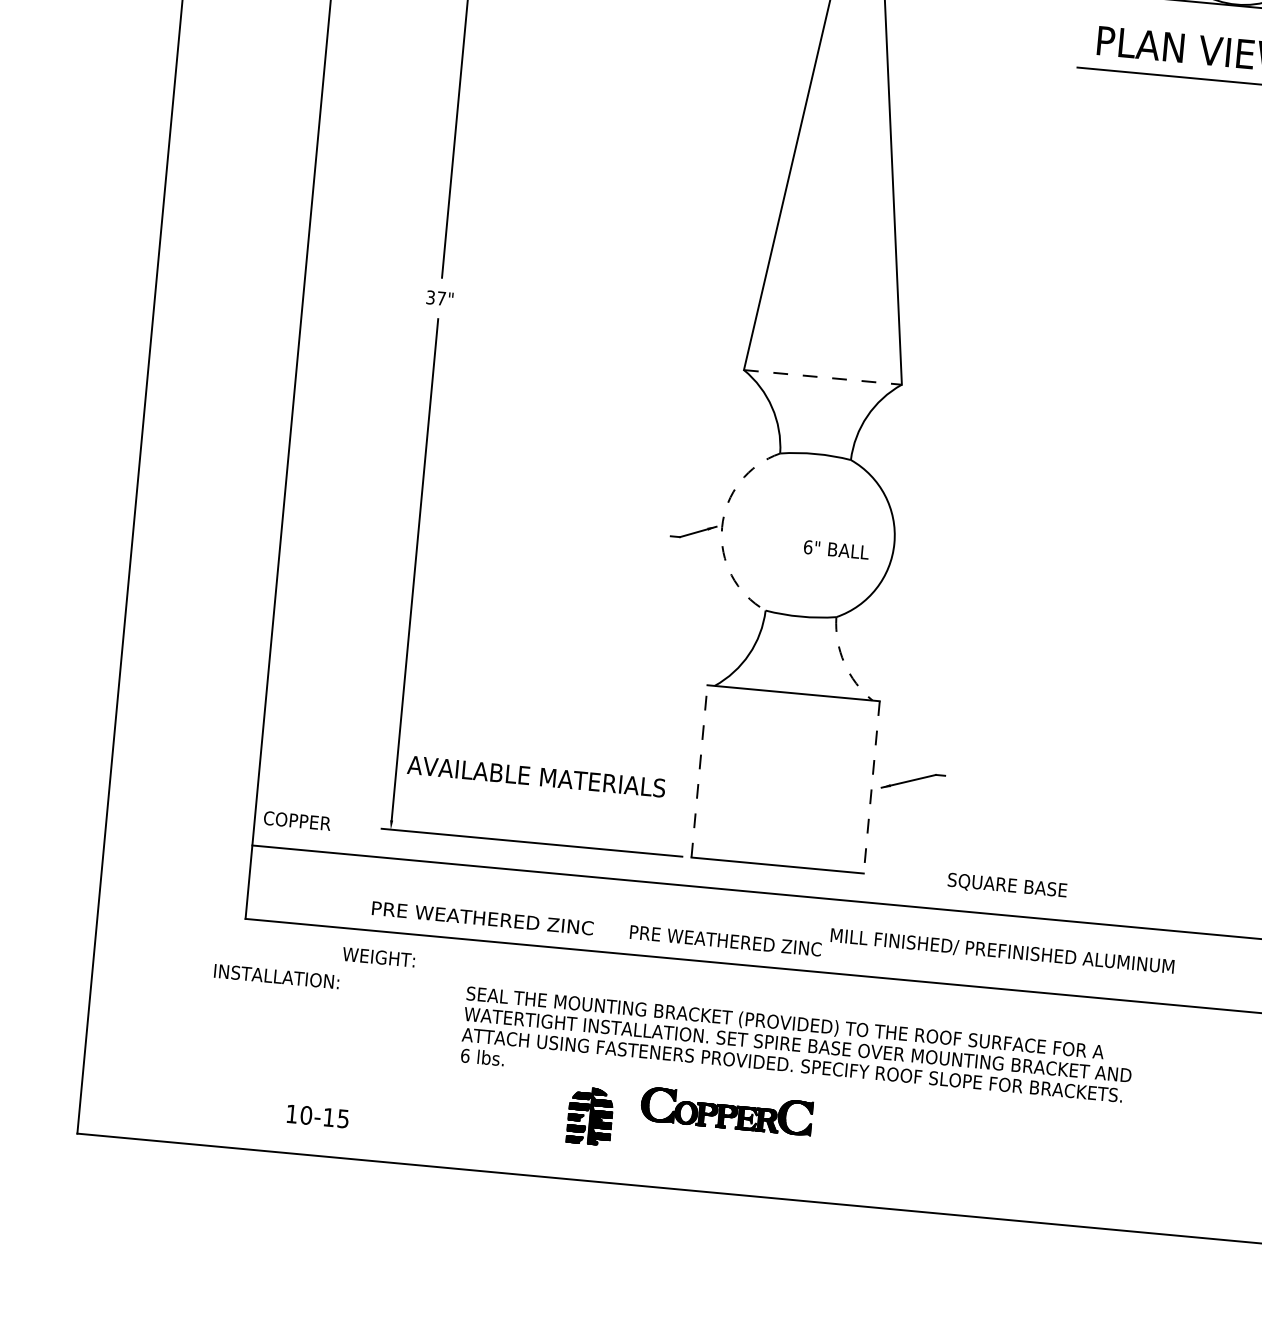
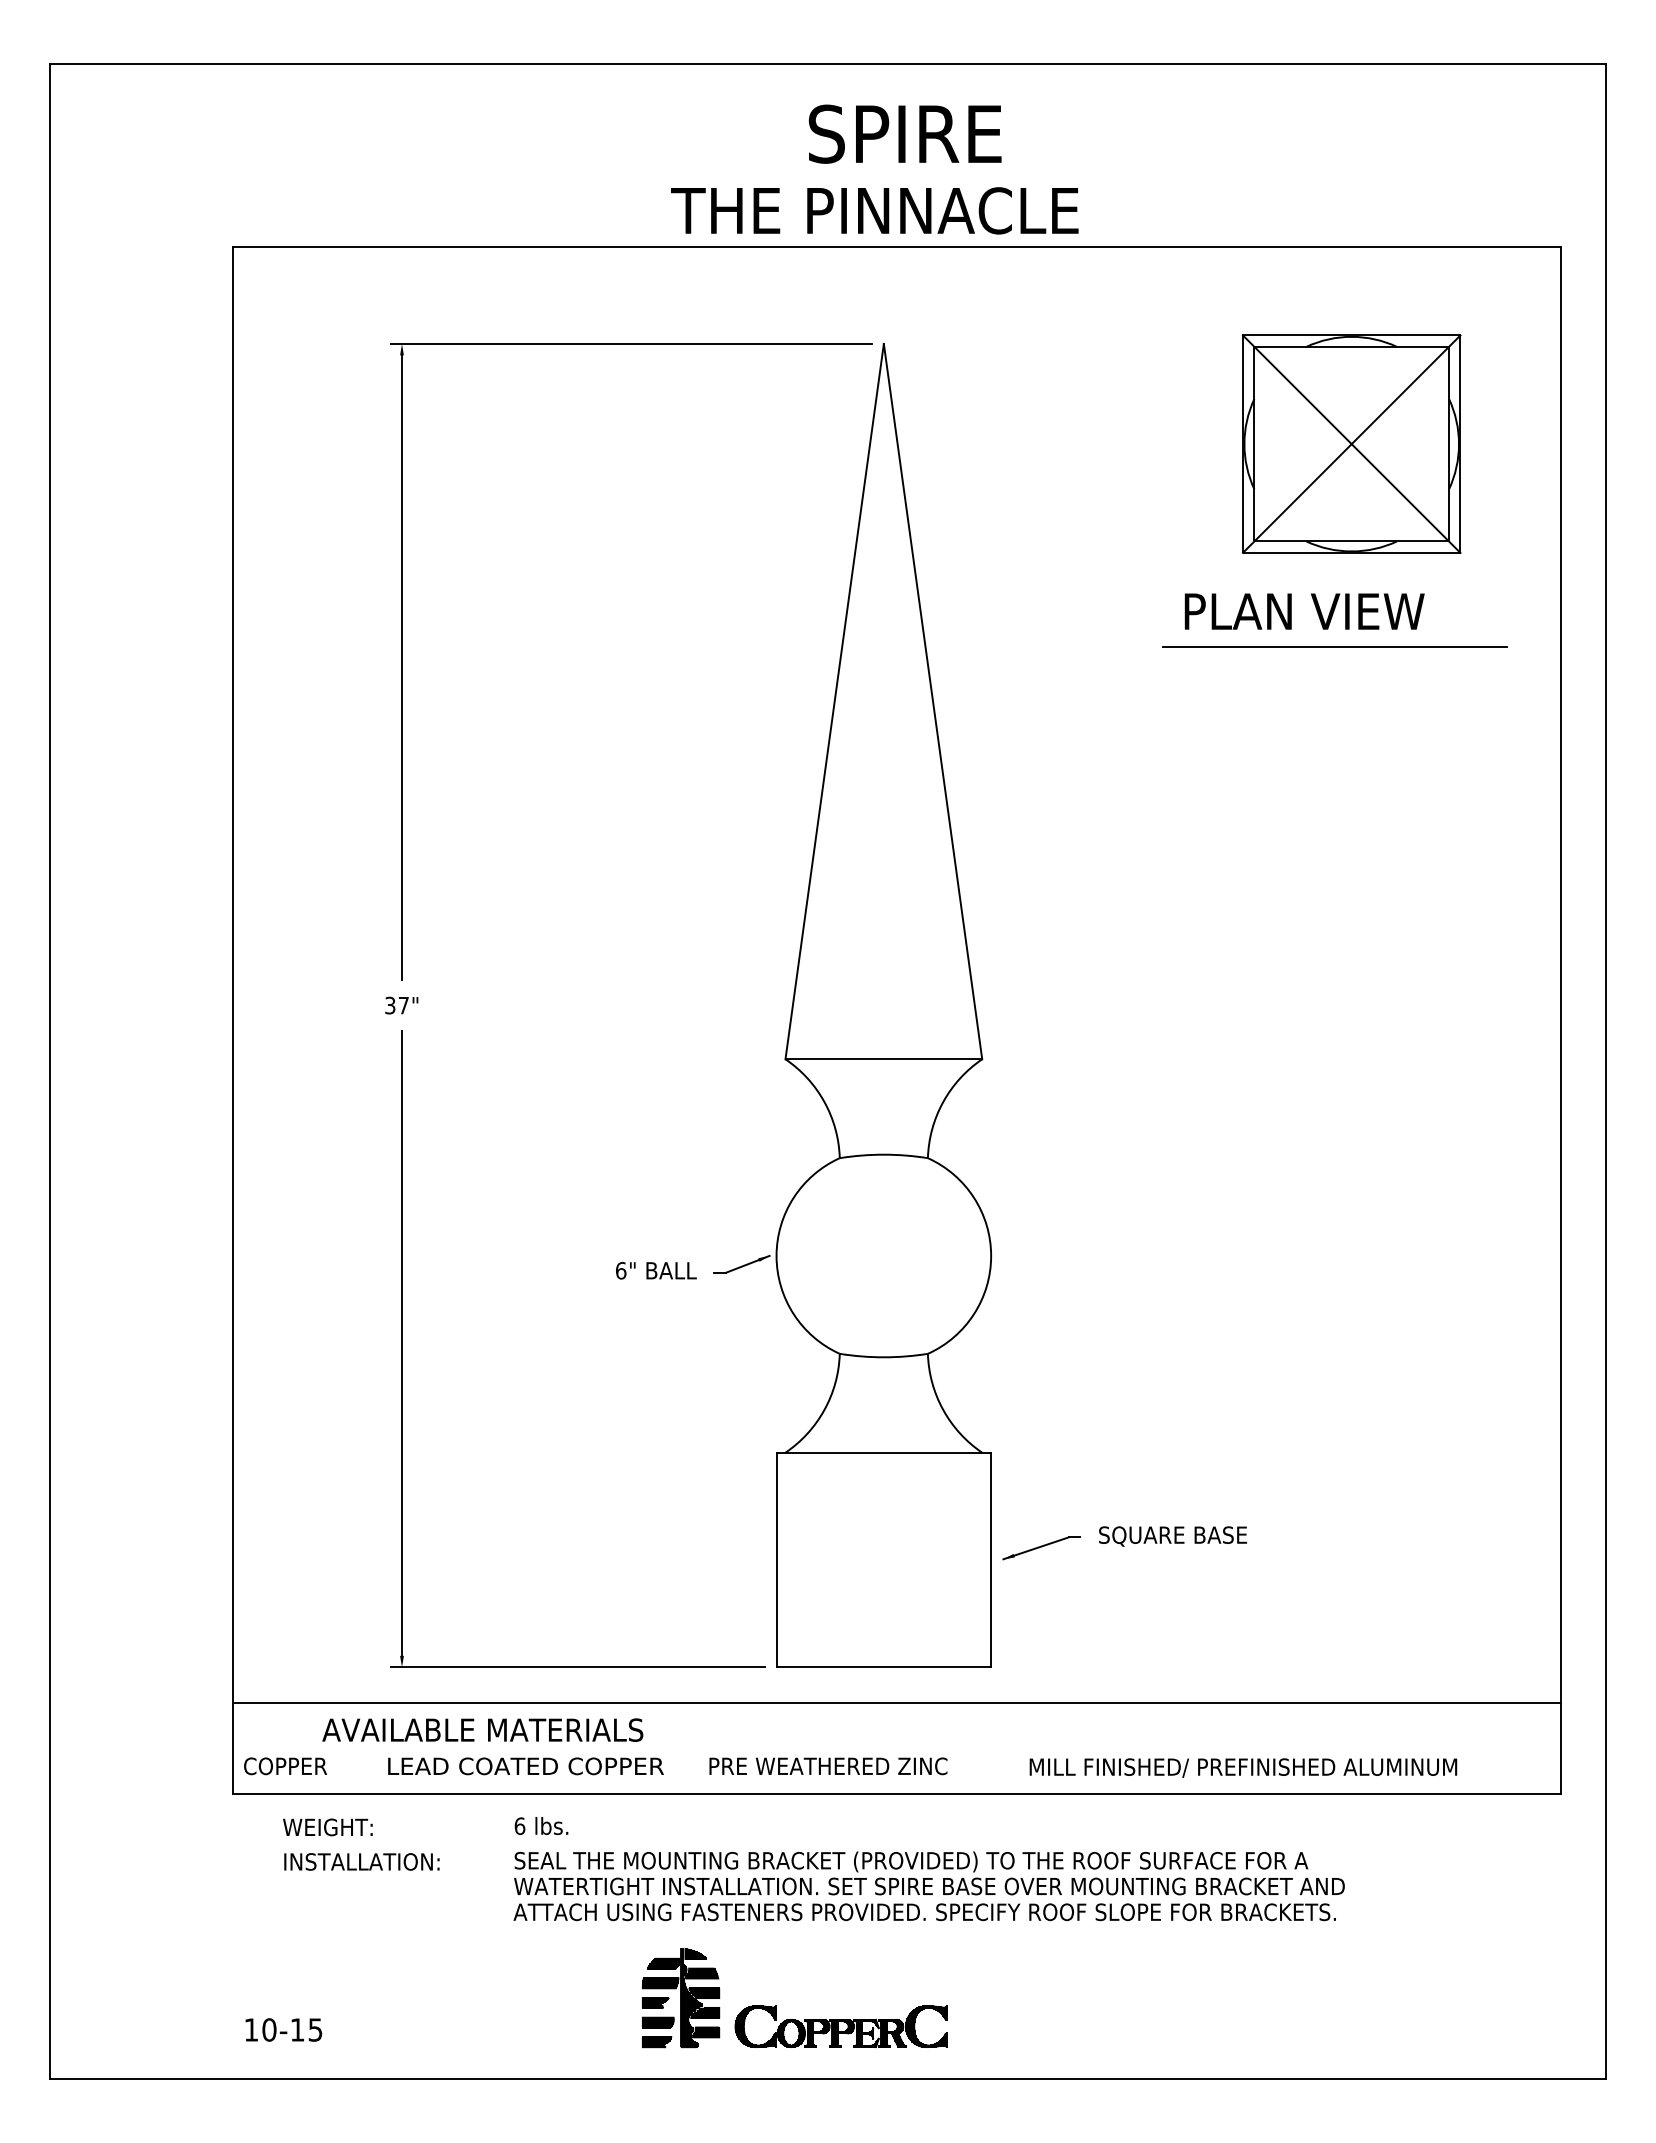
line: (823, 377) -> (884, 1059), dashed -> solid
arc: (722, 527) -> (776, 1256), dashed -> solid
text: (836, 549) -> (656, 1270), moved
arc: (844, 662) -> (943, 1409), dashed -> solid
line: (699, 770) -> (776, 1559), dashed -> solid
text: (536, 776) -> (482, 1729), moved
line: (872, 787) -> (991, 1560), dashed -> solid
text: (297, 821) -> (285, 1766), moved
text: (1007, 886) -> (1172, 1536), moved
text: (483, 918) -> (526, 1766), PRE WEATHERED ZINC -> LEAD COATED COPPER
text: (1002, 951) -> (1243, 1767), moved
text: (378, 957) -> (327, 1827), moved
text: (276, 976) -> (361, 1861), moved
text: (482, 1056) -> (541, 1825), moved
part: (726, 1111) -> (840, 2026), moved
text: (317, 1116) -> (283, 2029), moved
part: (590, 1116) -> (681, 1998), size x1.43

